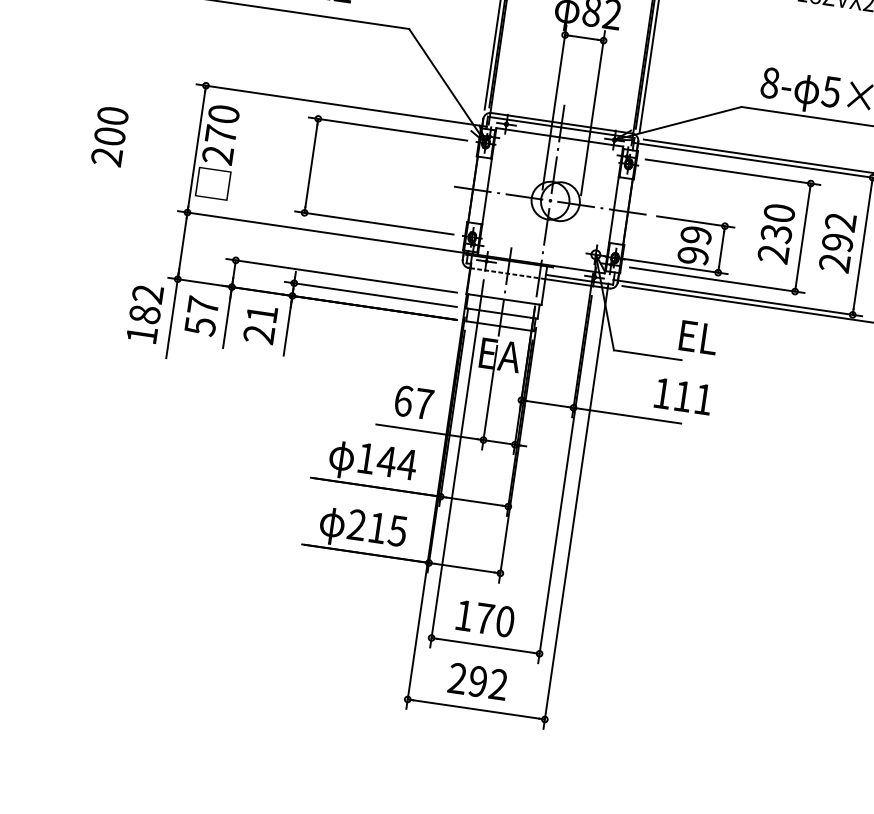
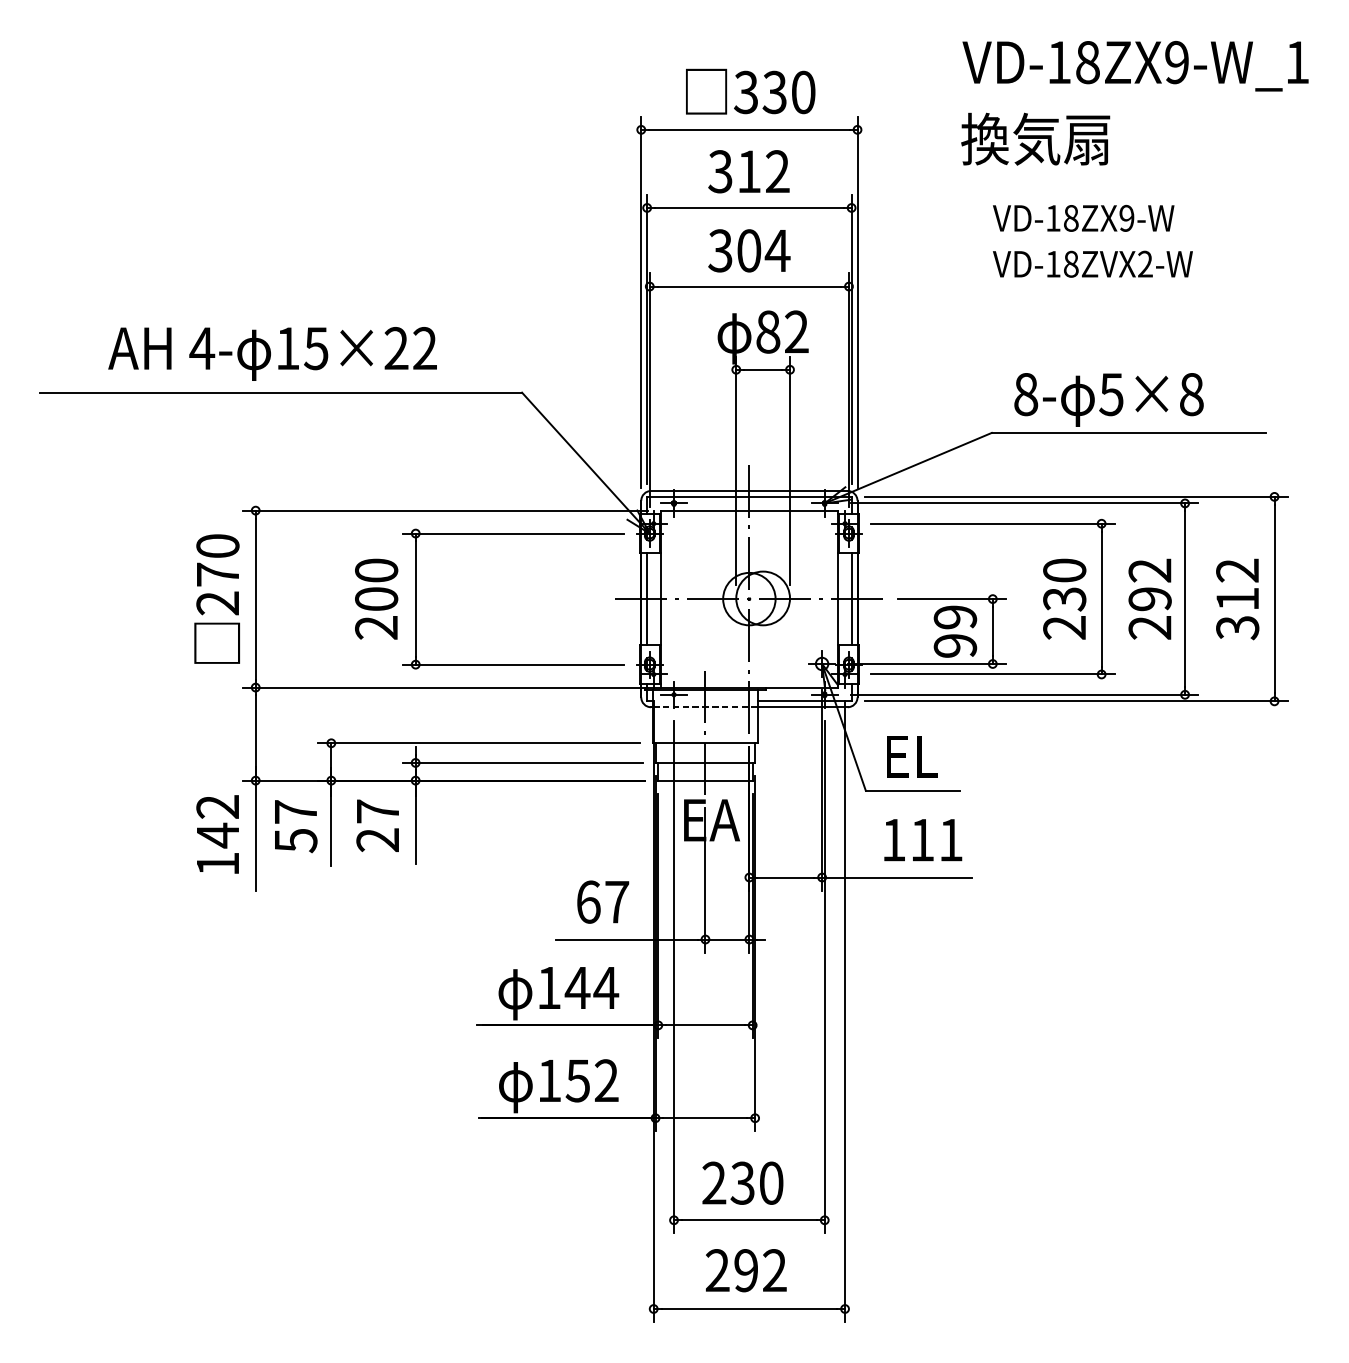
text: (109, 136) -> (376, 598), moved
text: (217, 151) -> (216, 598), moved
line: (477, 189) -> (647, 598), added
line: (623, 210) -> (851, 598), added
text: (144, 314) -> (217, 835), 182 -> 142
text: (261, 314) -> (377, 811), 21 -> 27
text: (698, 337) -> (912, 756), moved
text: (683, 396) -> (923, 840), moved
text: (377, 527) -> (577, 1080), 215 -> 152
text: (474, 616) -> (728, 1182), 170 -> 230

